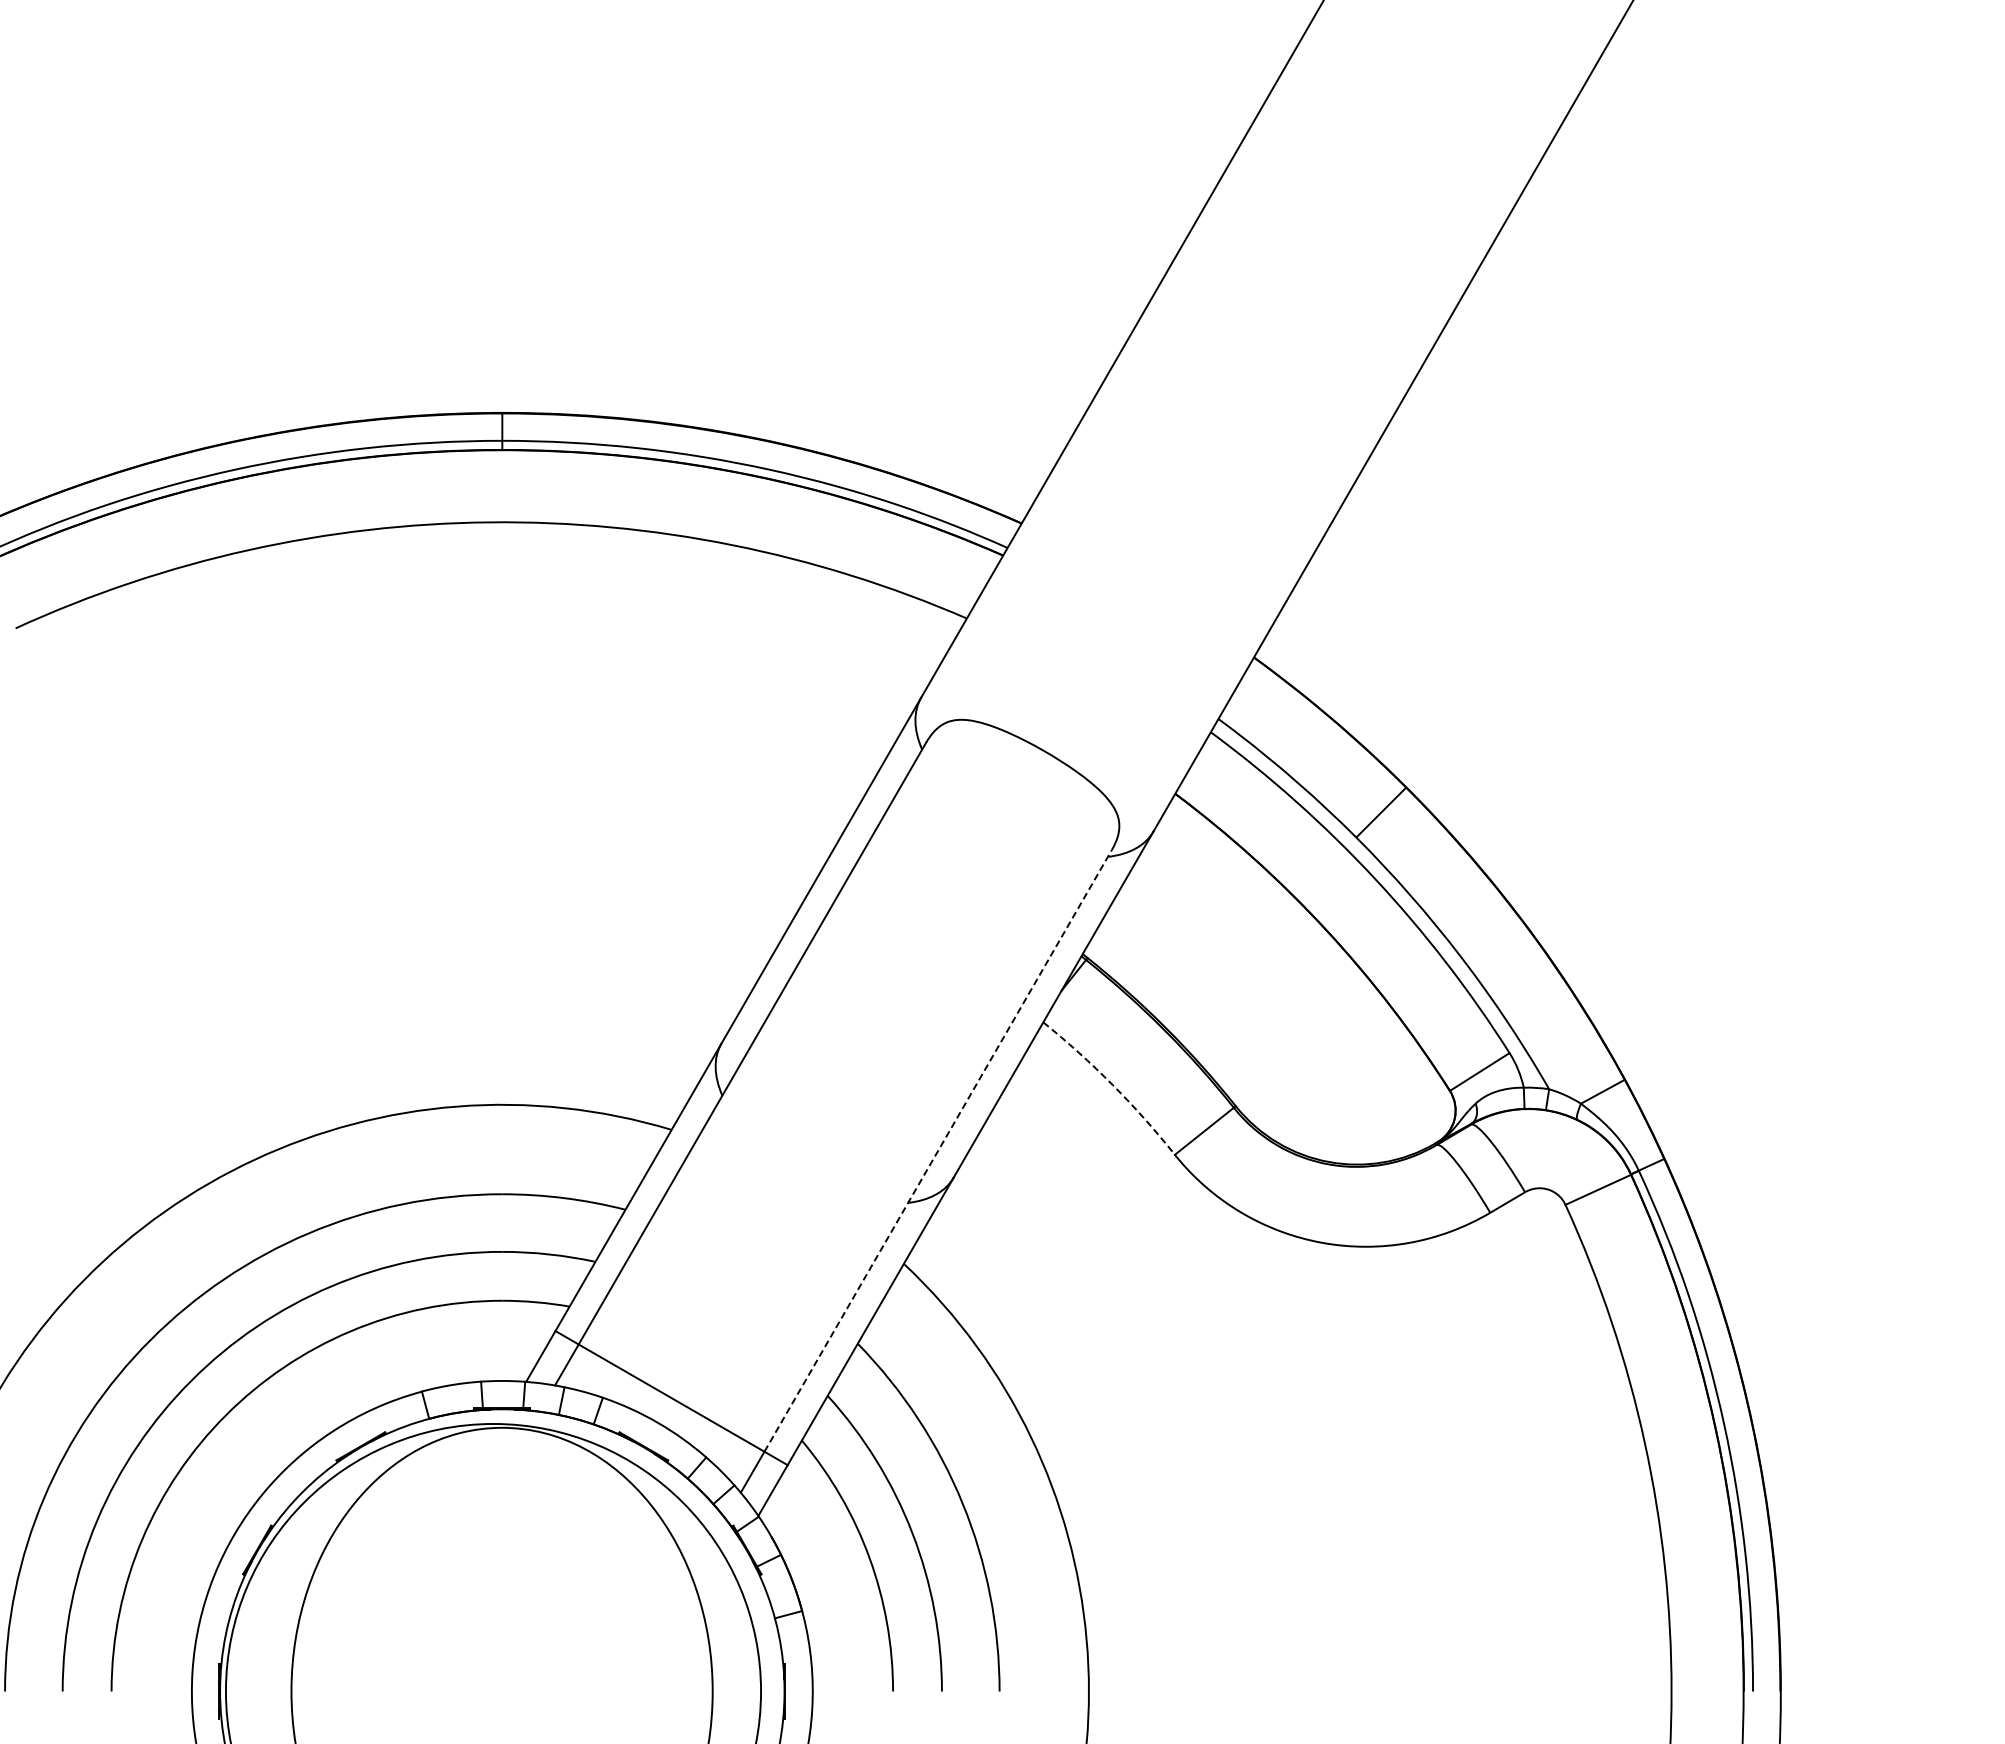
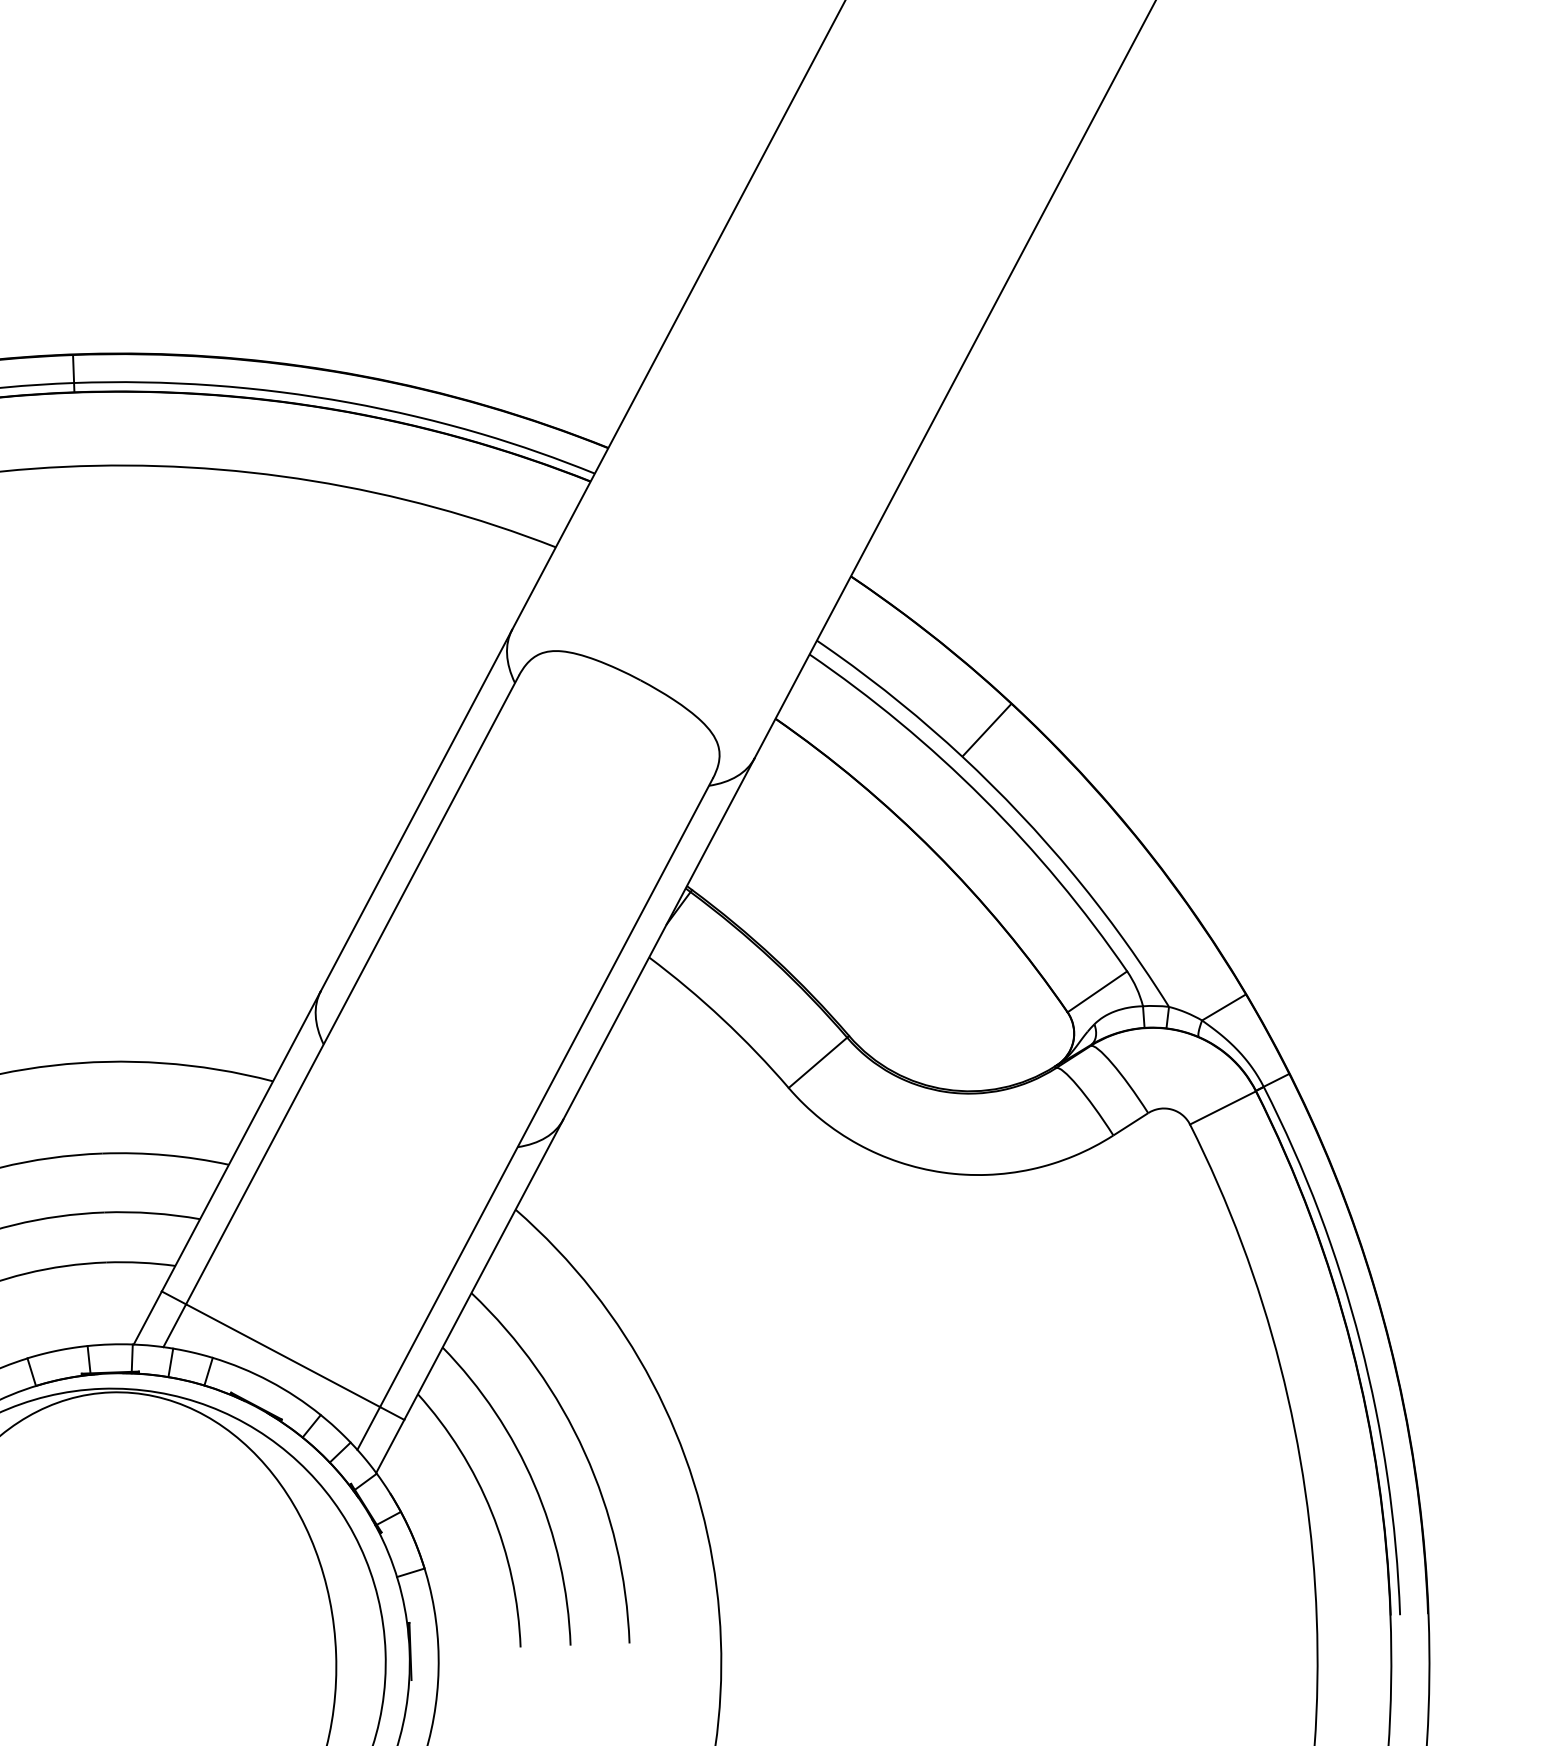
arc: (1112, 1085) -> (722, 1019), dashed -> solid
line: (938, 1150) -> (546, 1092), dashed -> solid

